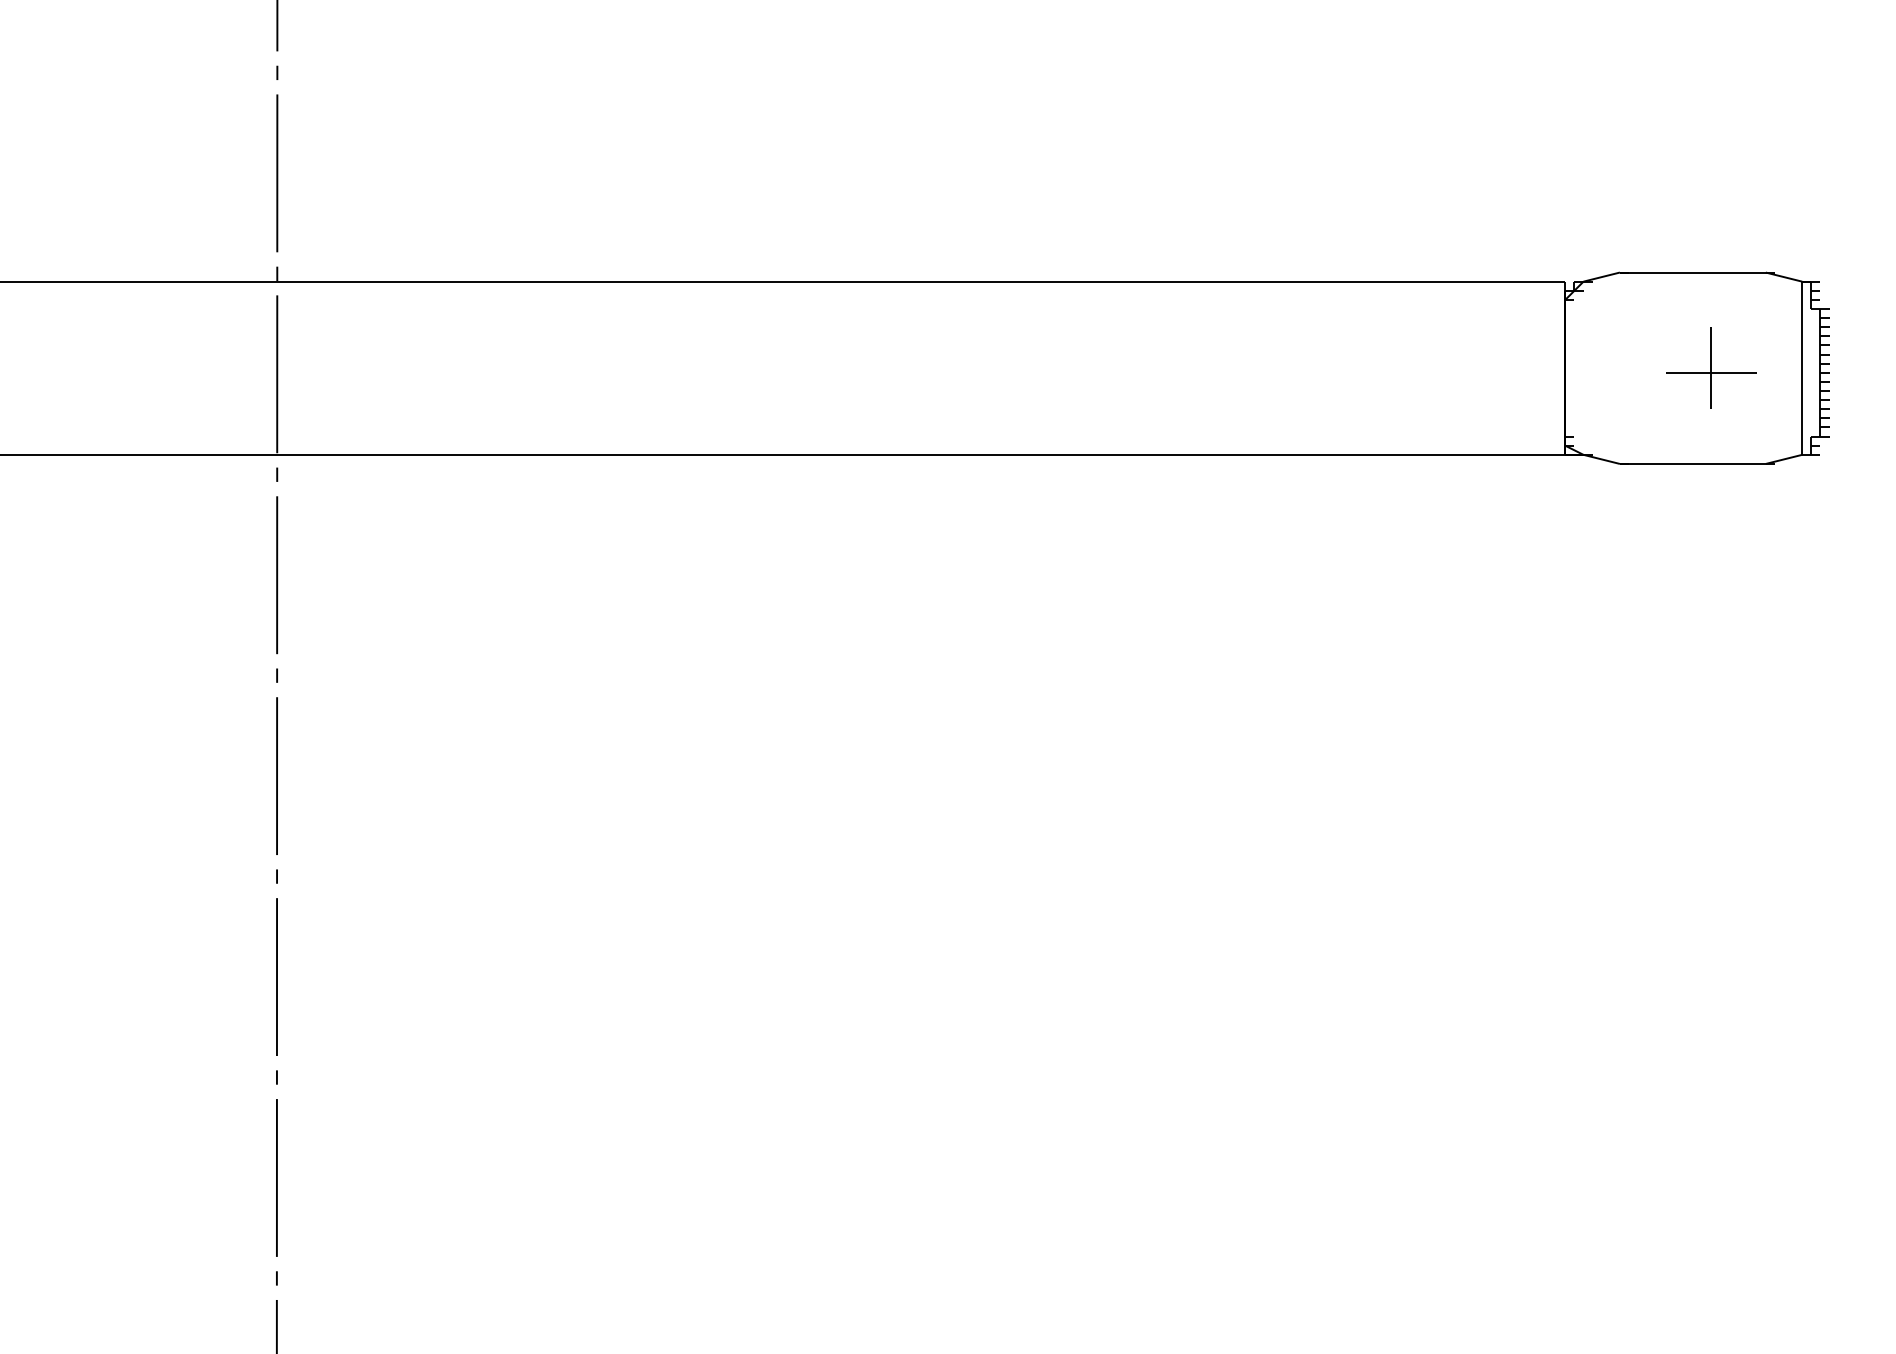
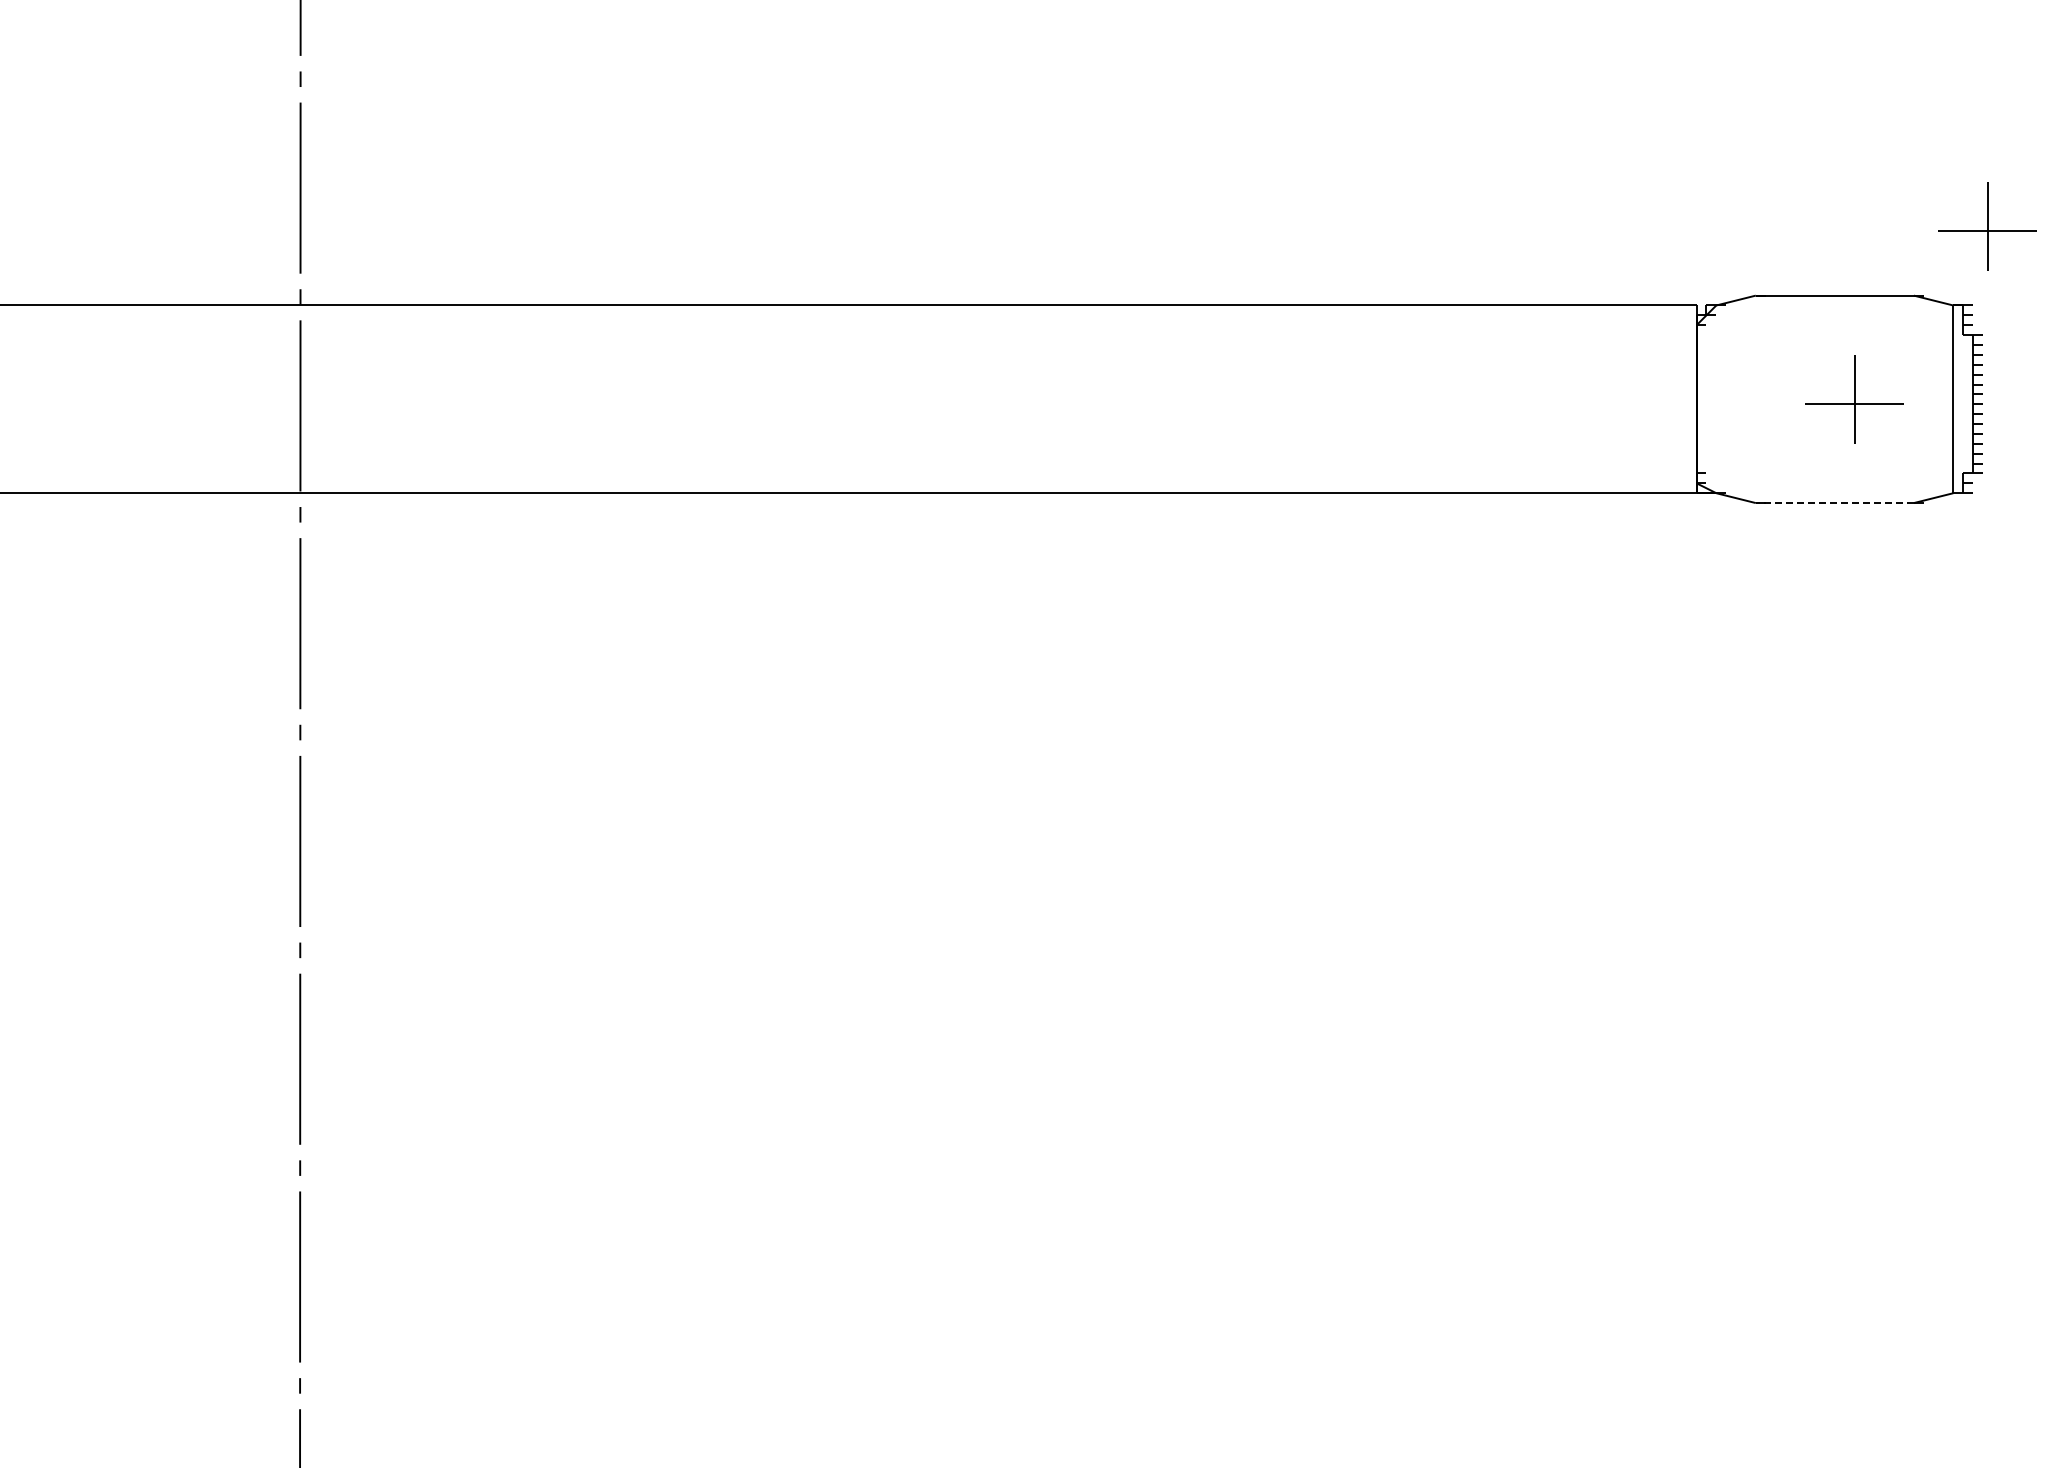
part: (1833, 208) -> (1987, 226), added
line: (1692, 464) -> (1834, 503), solid -> dashed

